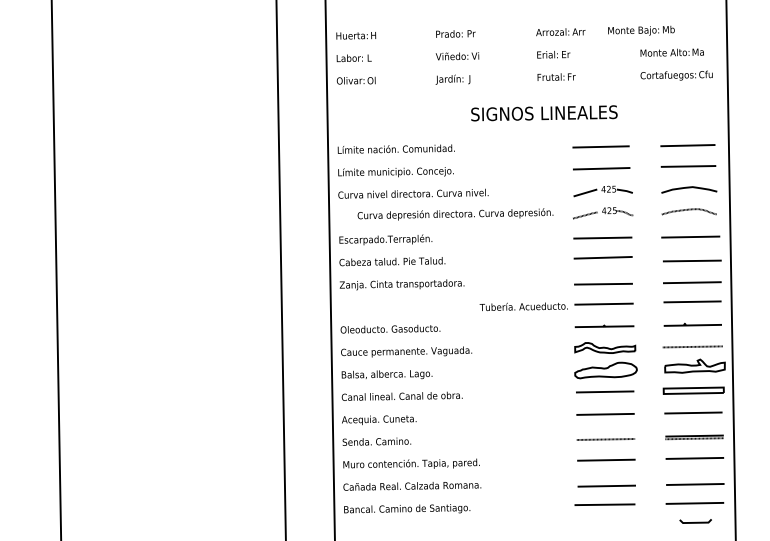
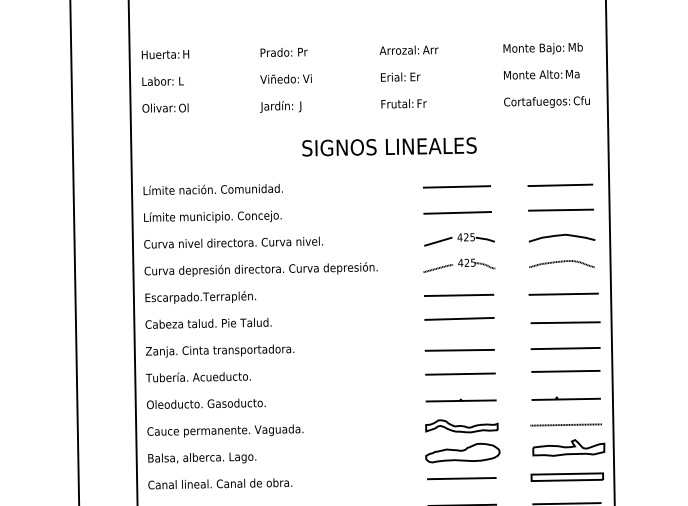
text: (641, 30) -> (543, 48), moved
text: (455, 214) -> (261, 269), moved
text: (523, 306) -> (197, 376), moved

